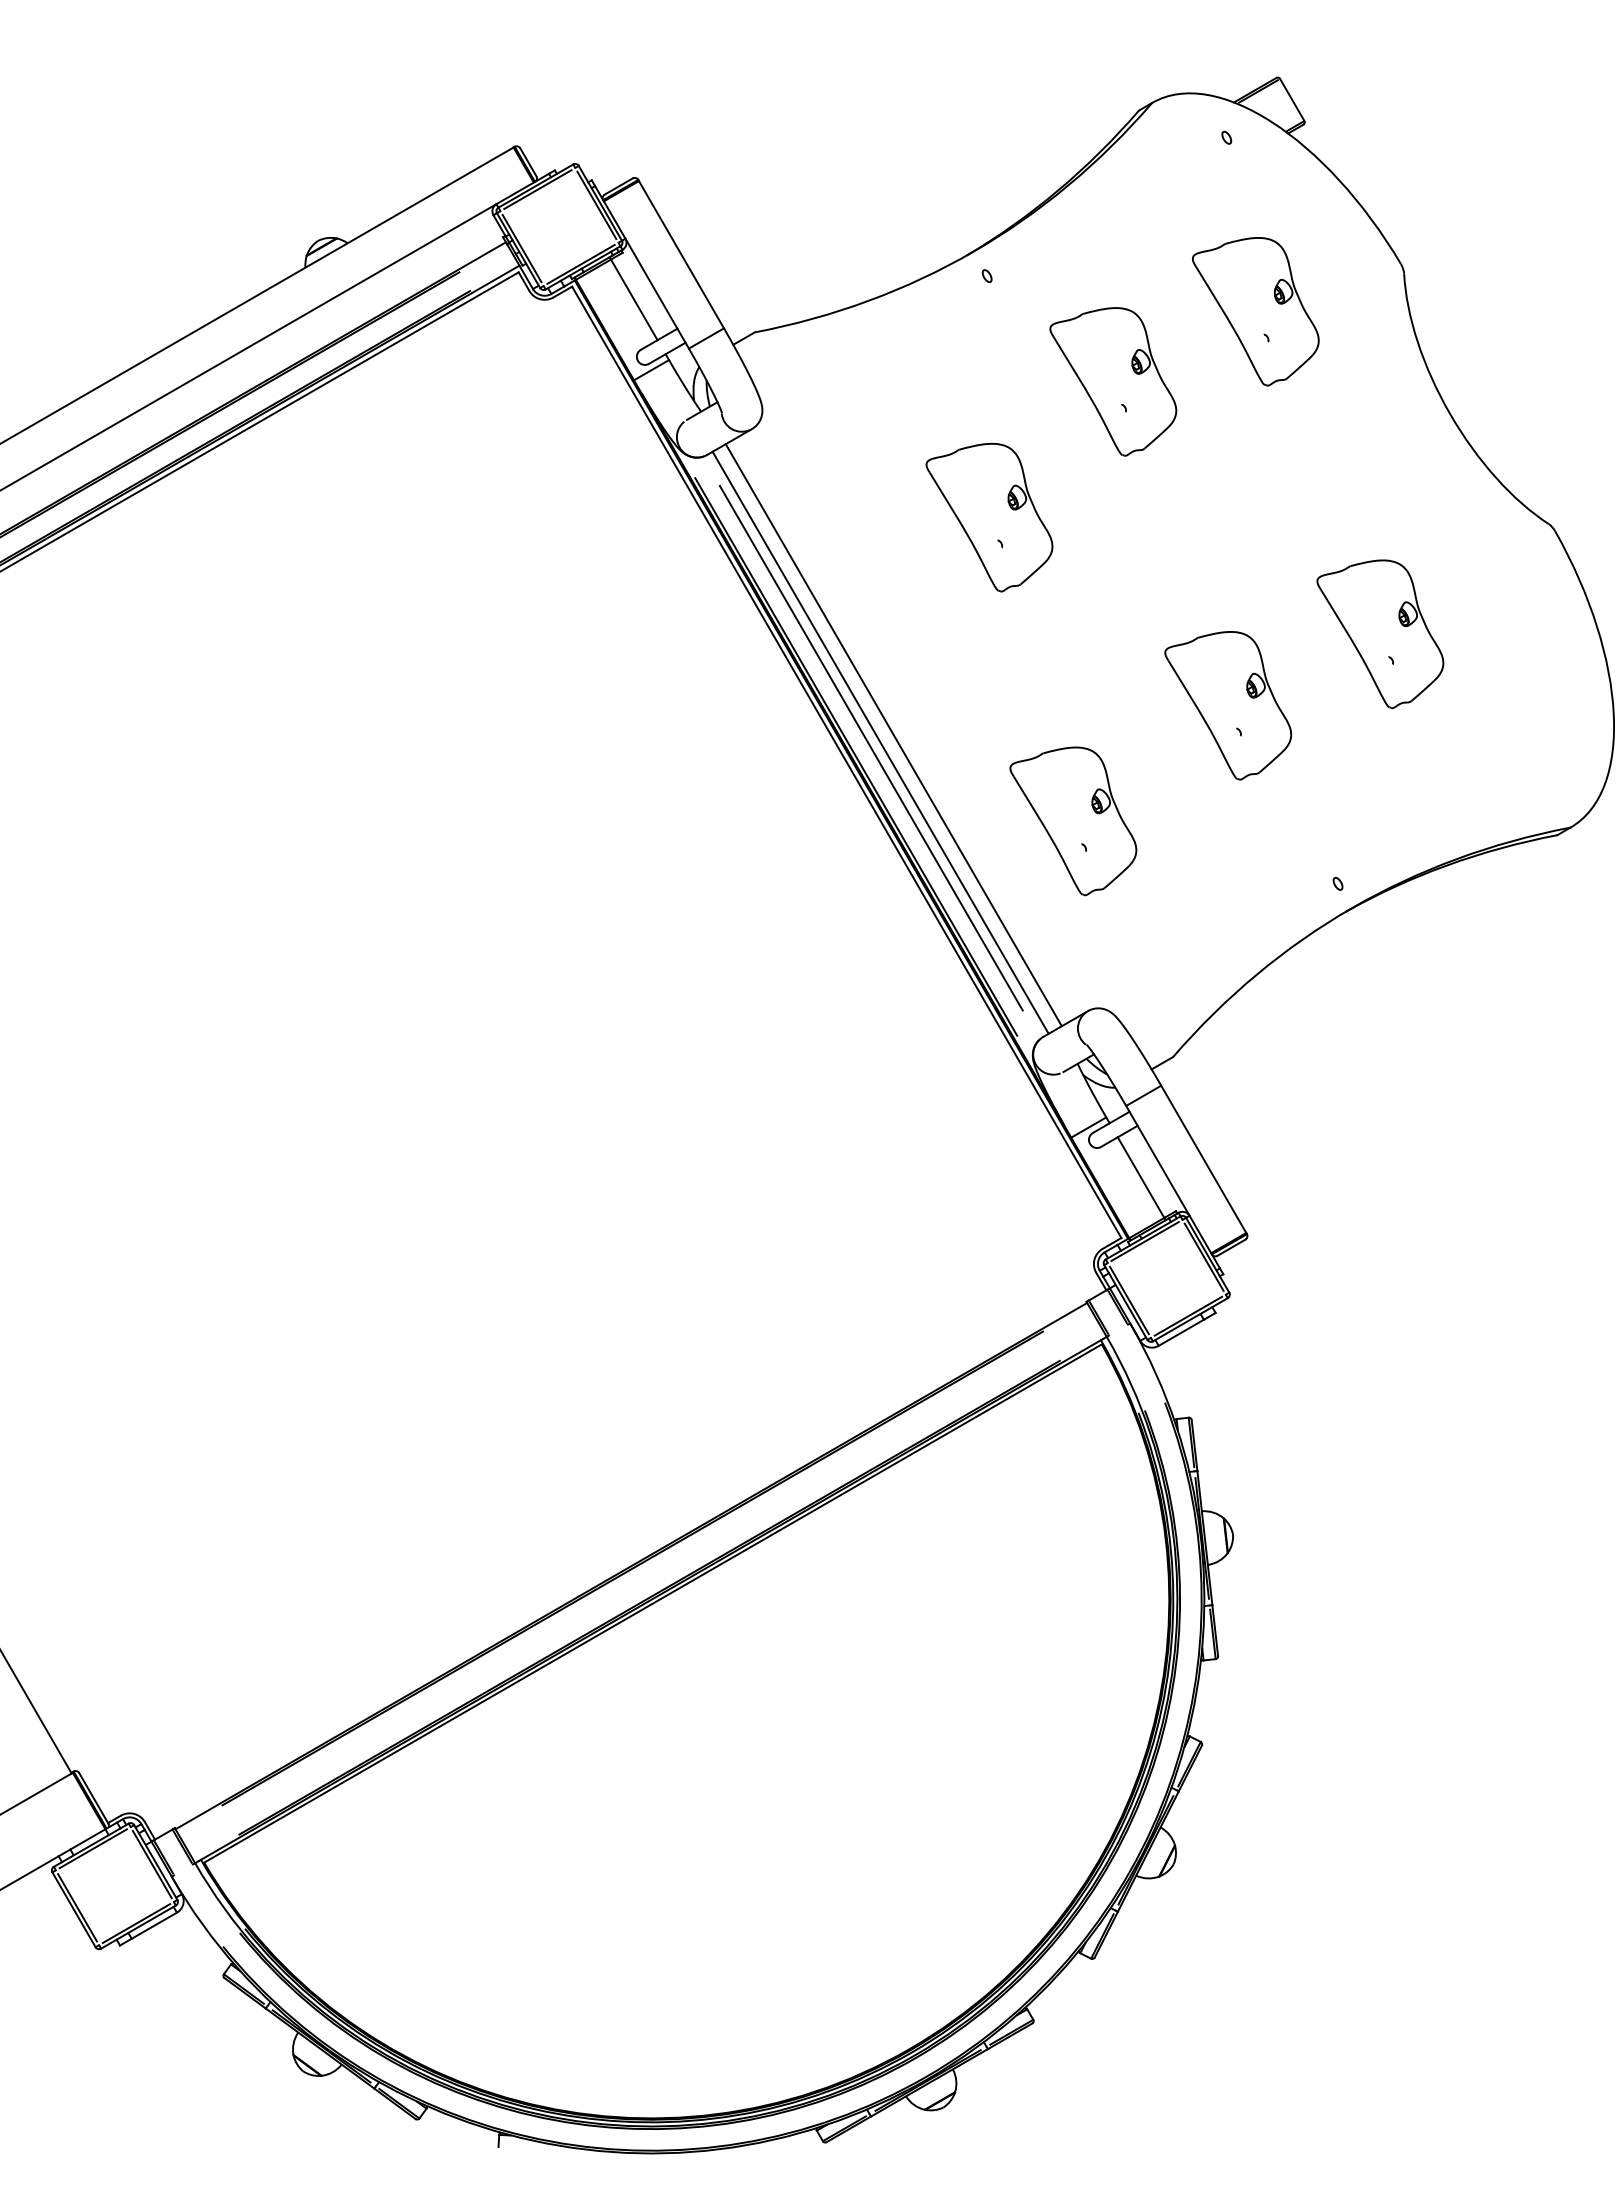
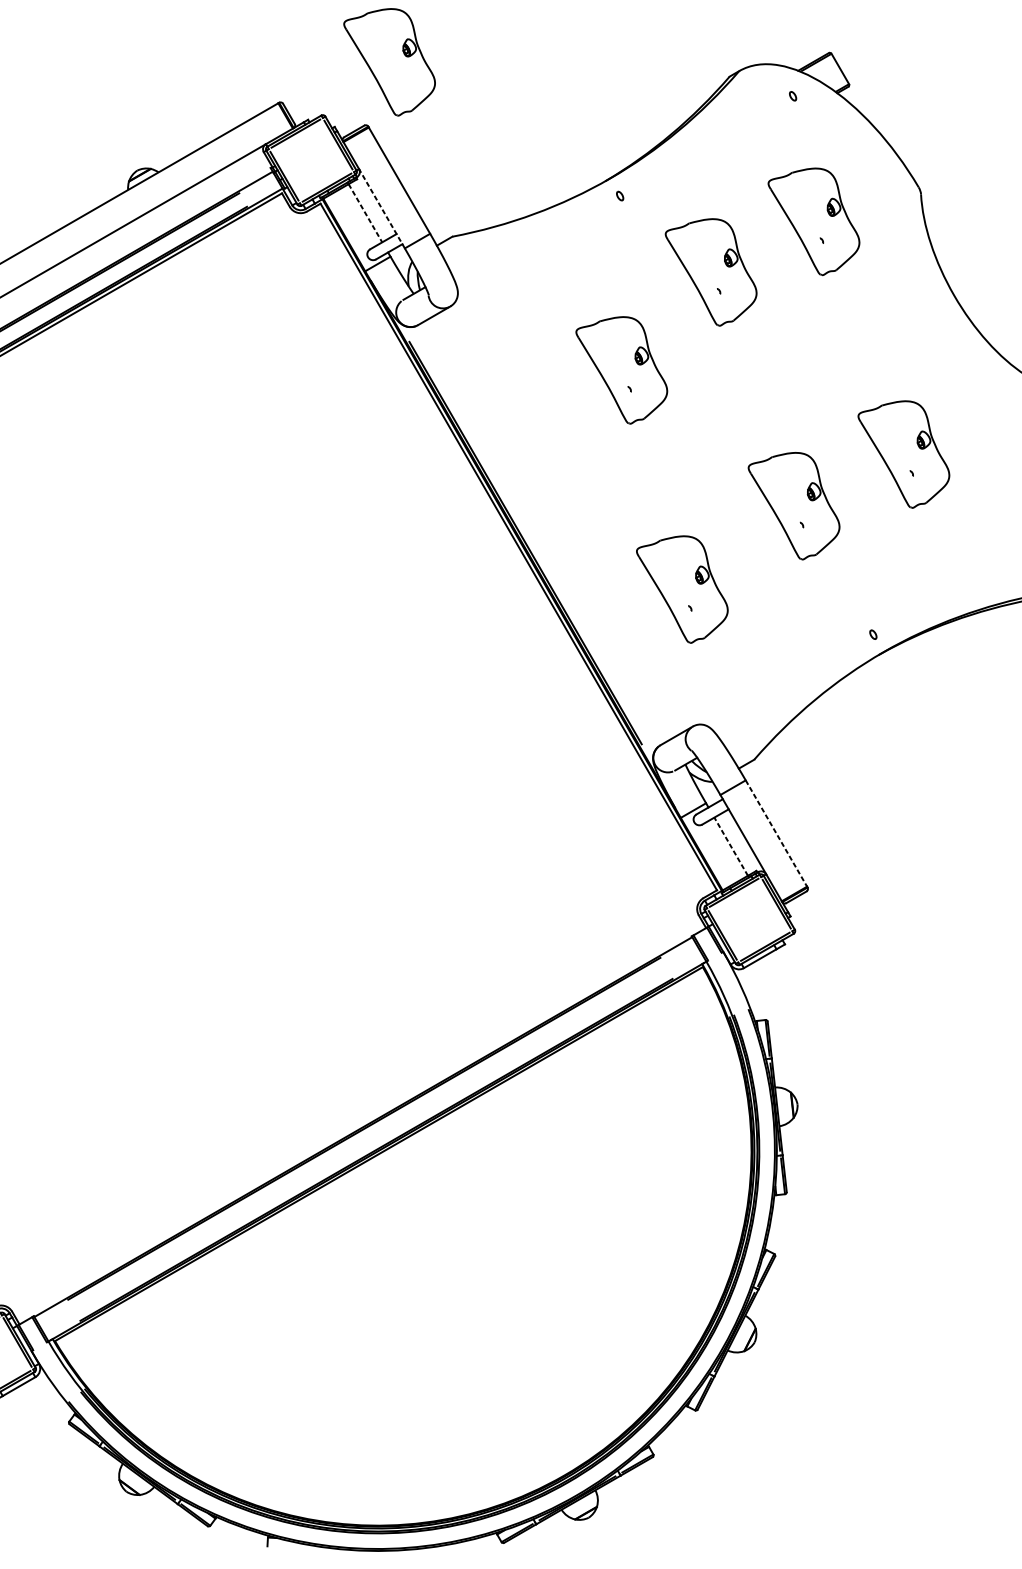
part: (667, 90) -> (389, 62), added
line: (656, 293) -> (381, 208), solid -> dashed
line: (634, 299) -> (365, 212), solid -> dashed
line: (893, 735) -> (552, 527), removed
line: (880, 742) -> (543, 532), removed
line: (870, 747) -> (535, 536), removed
line: (1204, 1159) -> (776, 833), solid -> dashed
line: (1141, 1177) -> (731, 846), solid -> dashed

